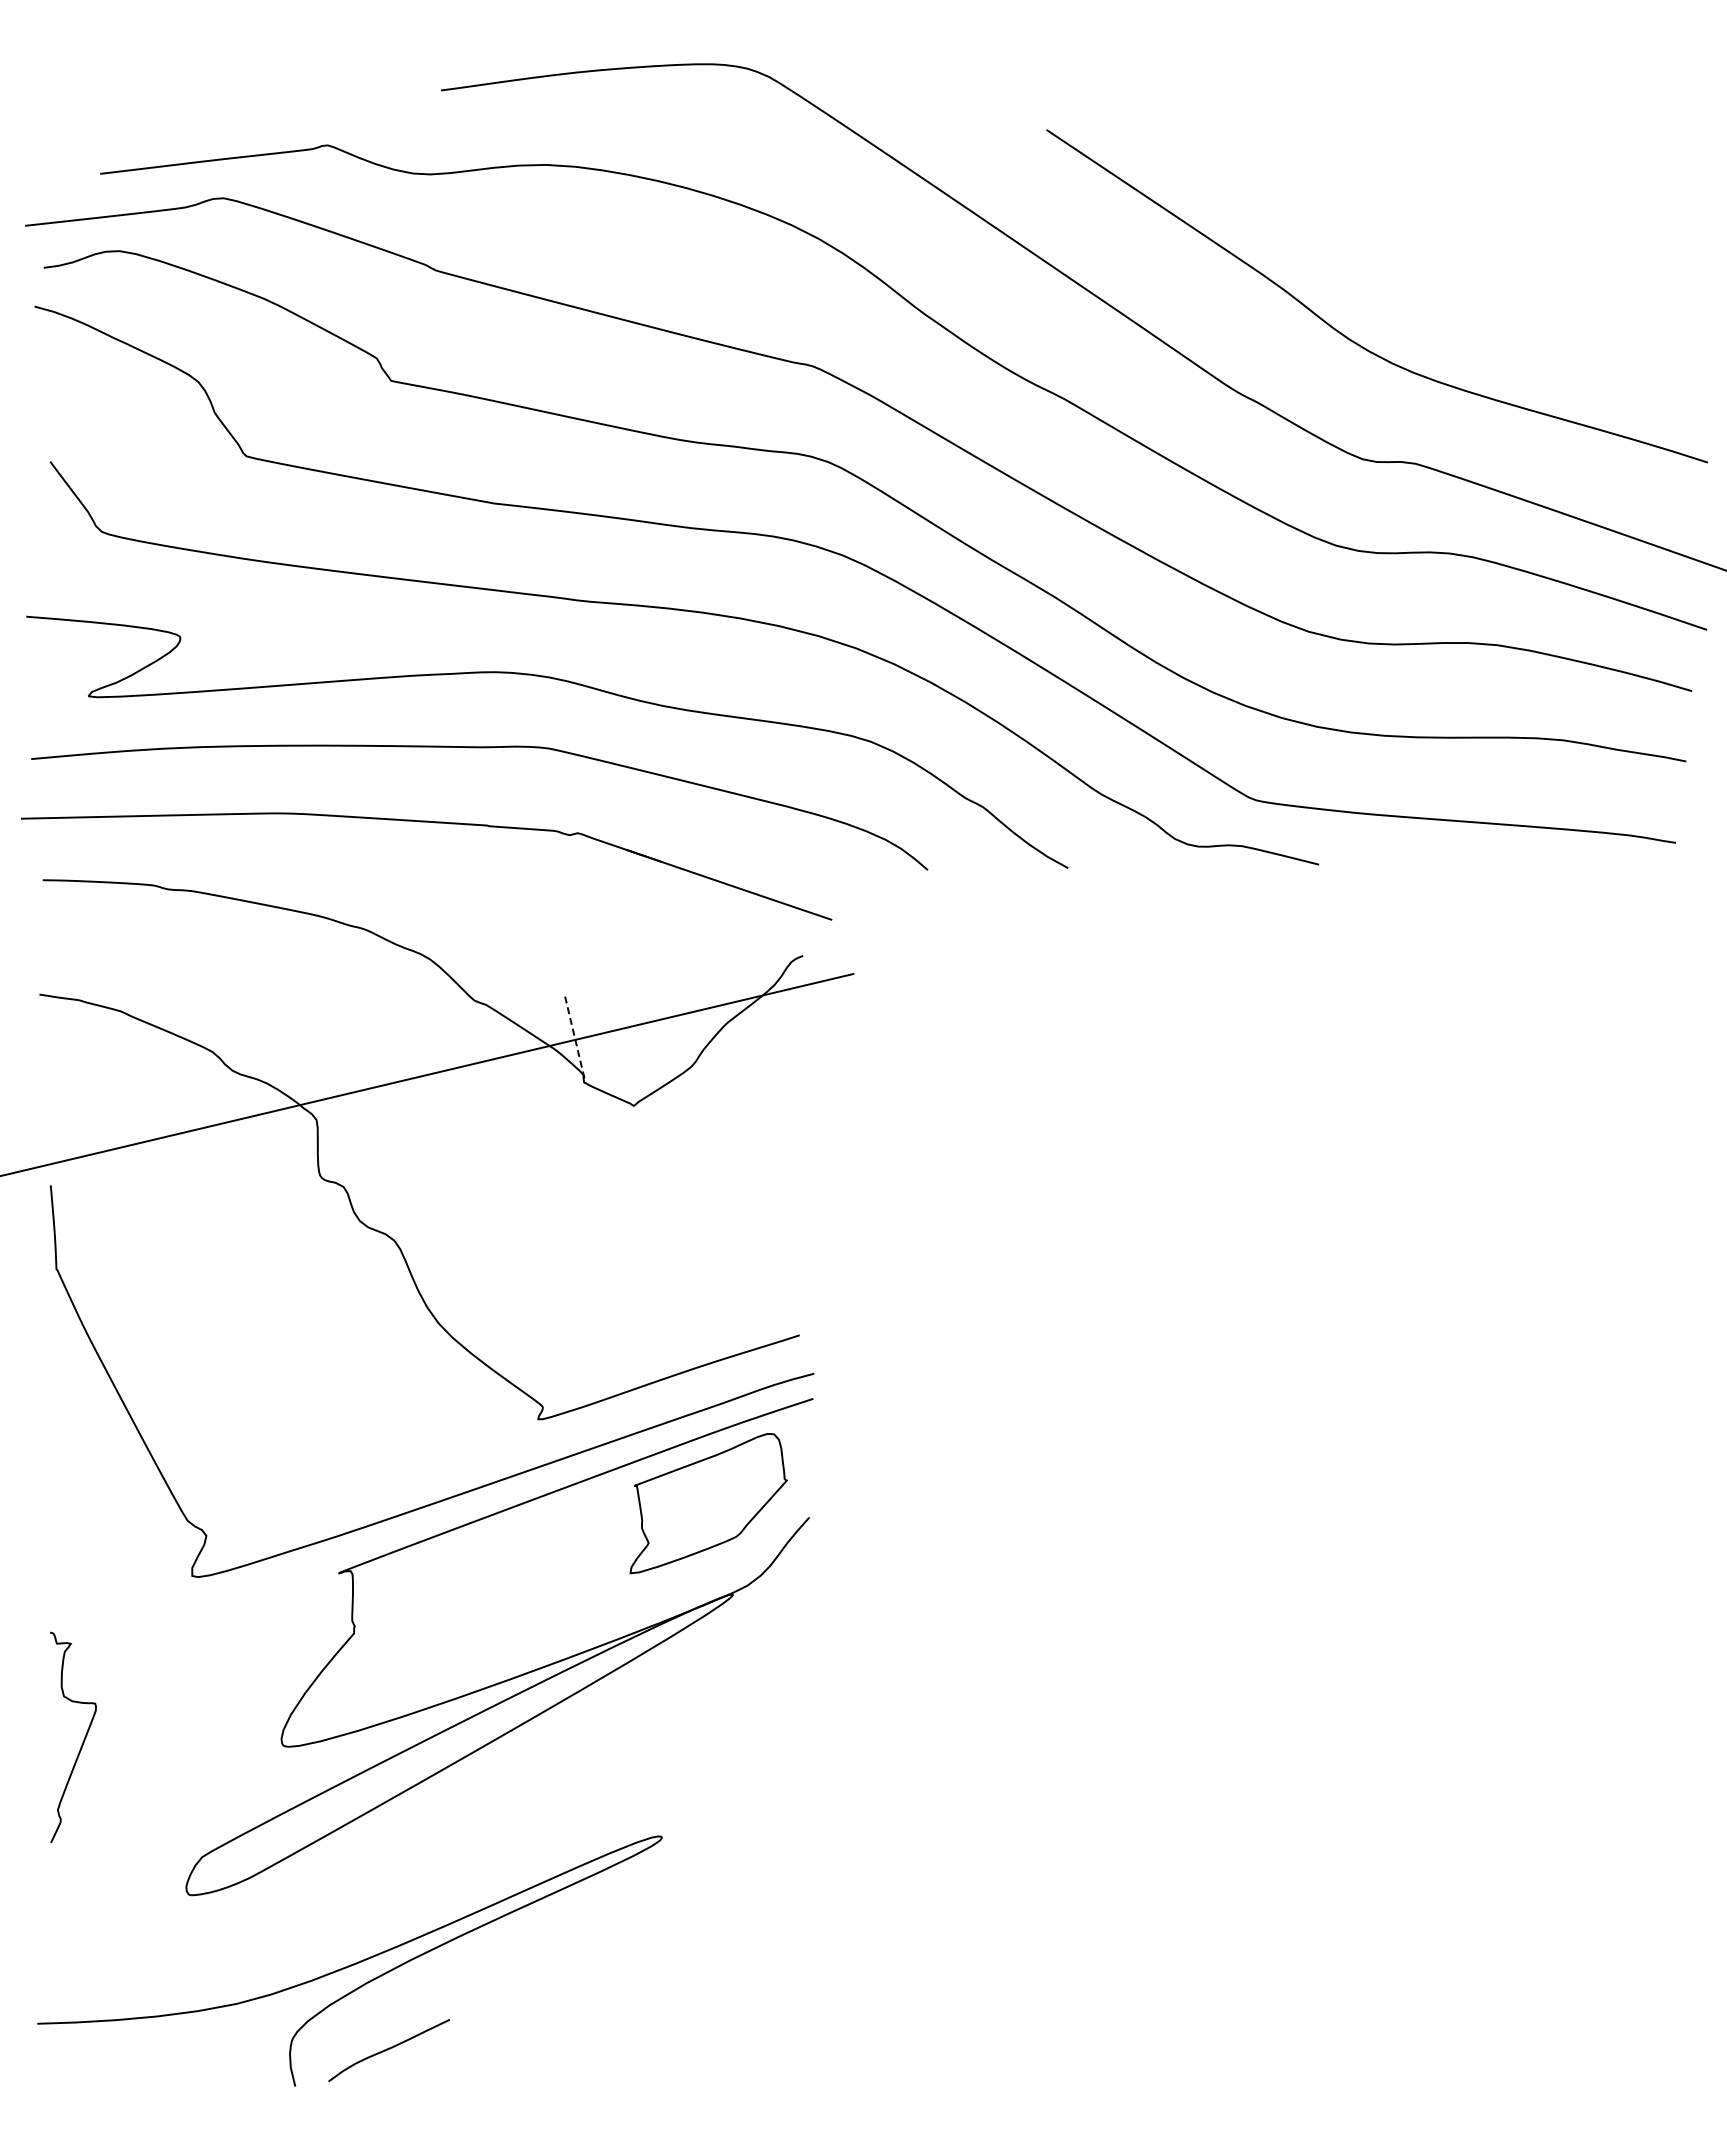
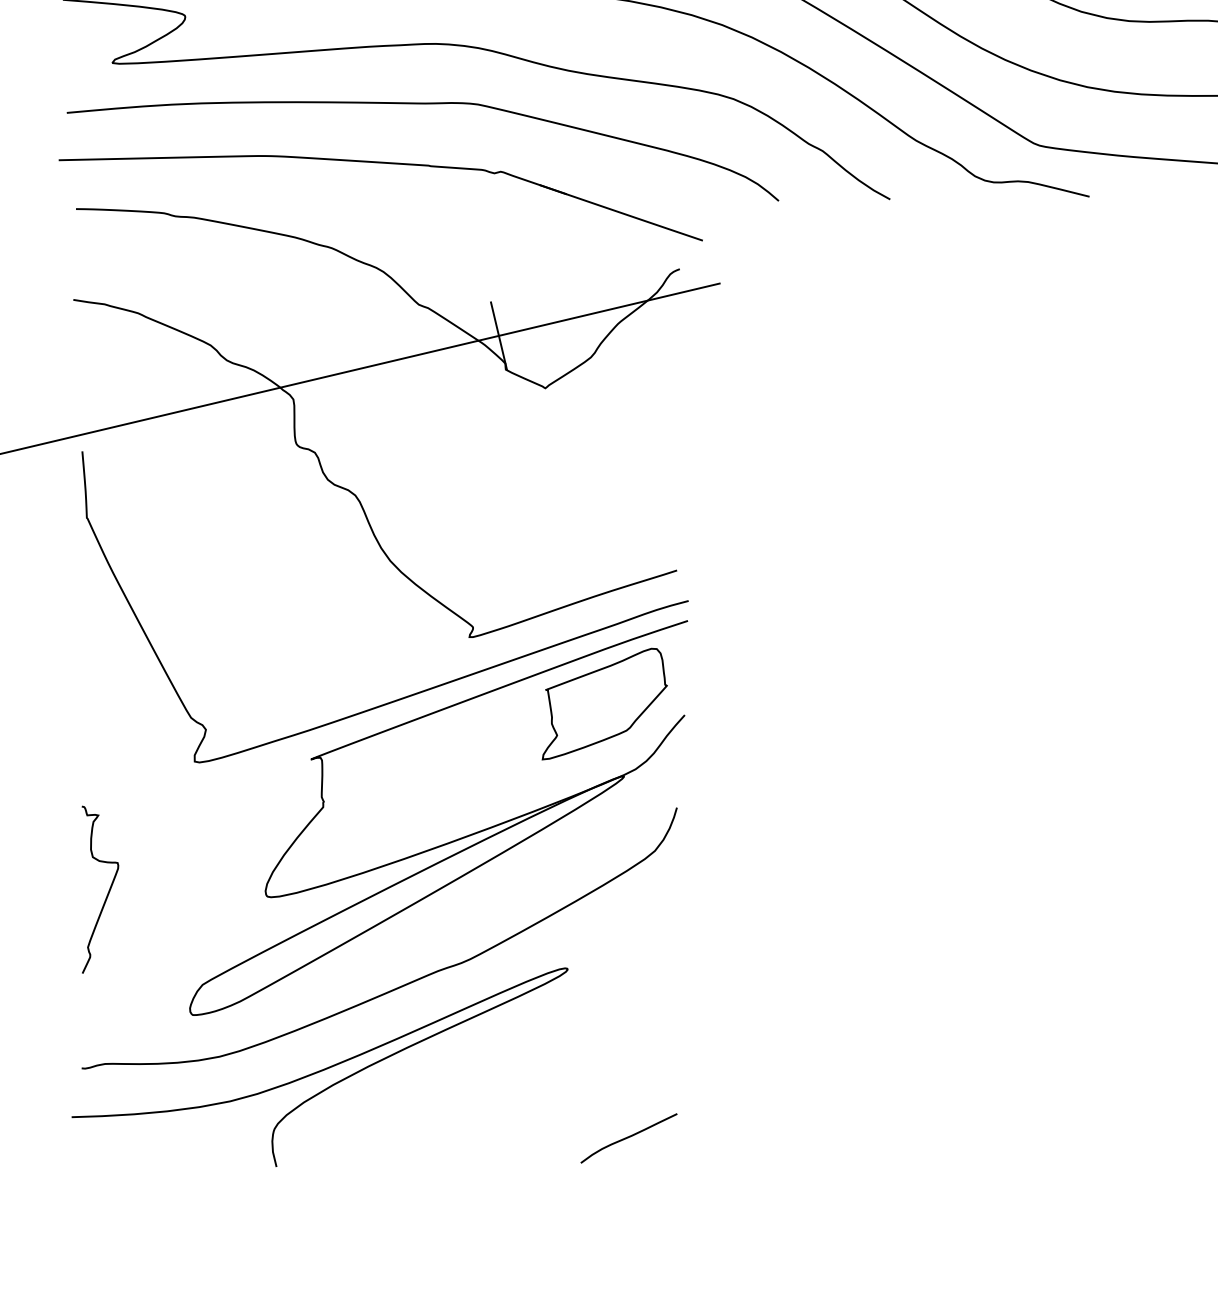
line: (575, 1040) -> (499, 336), dashed -> solid
curve: (451, 1858) -> (400, 985), added
curve: (389, 2049) -> (629, 1137), moved

